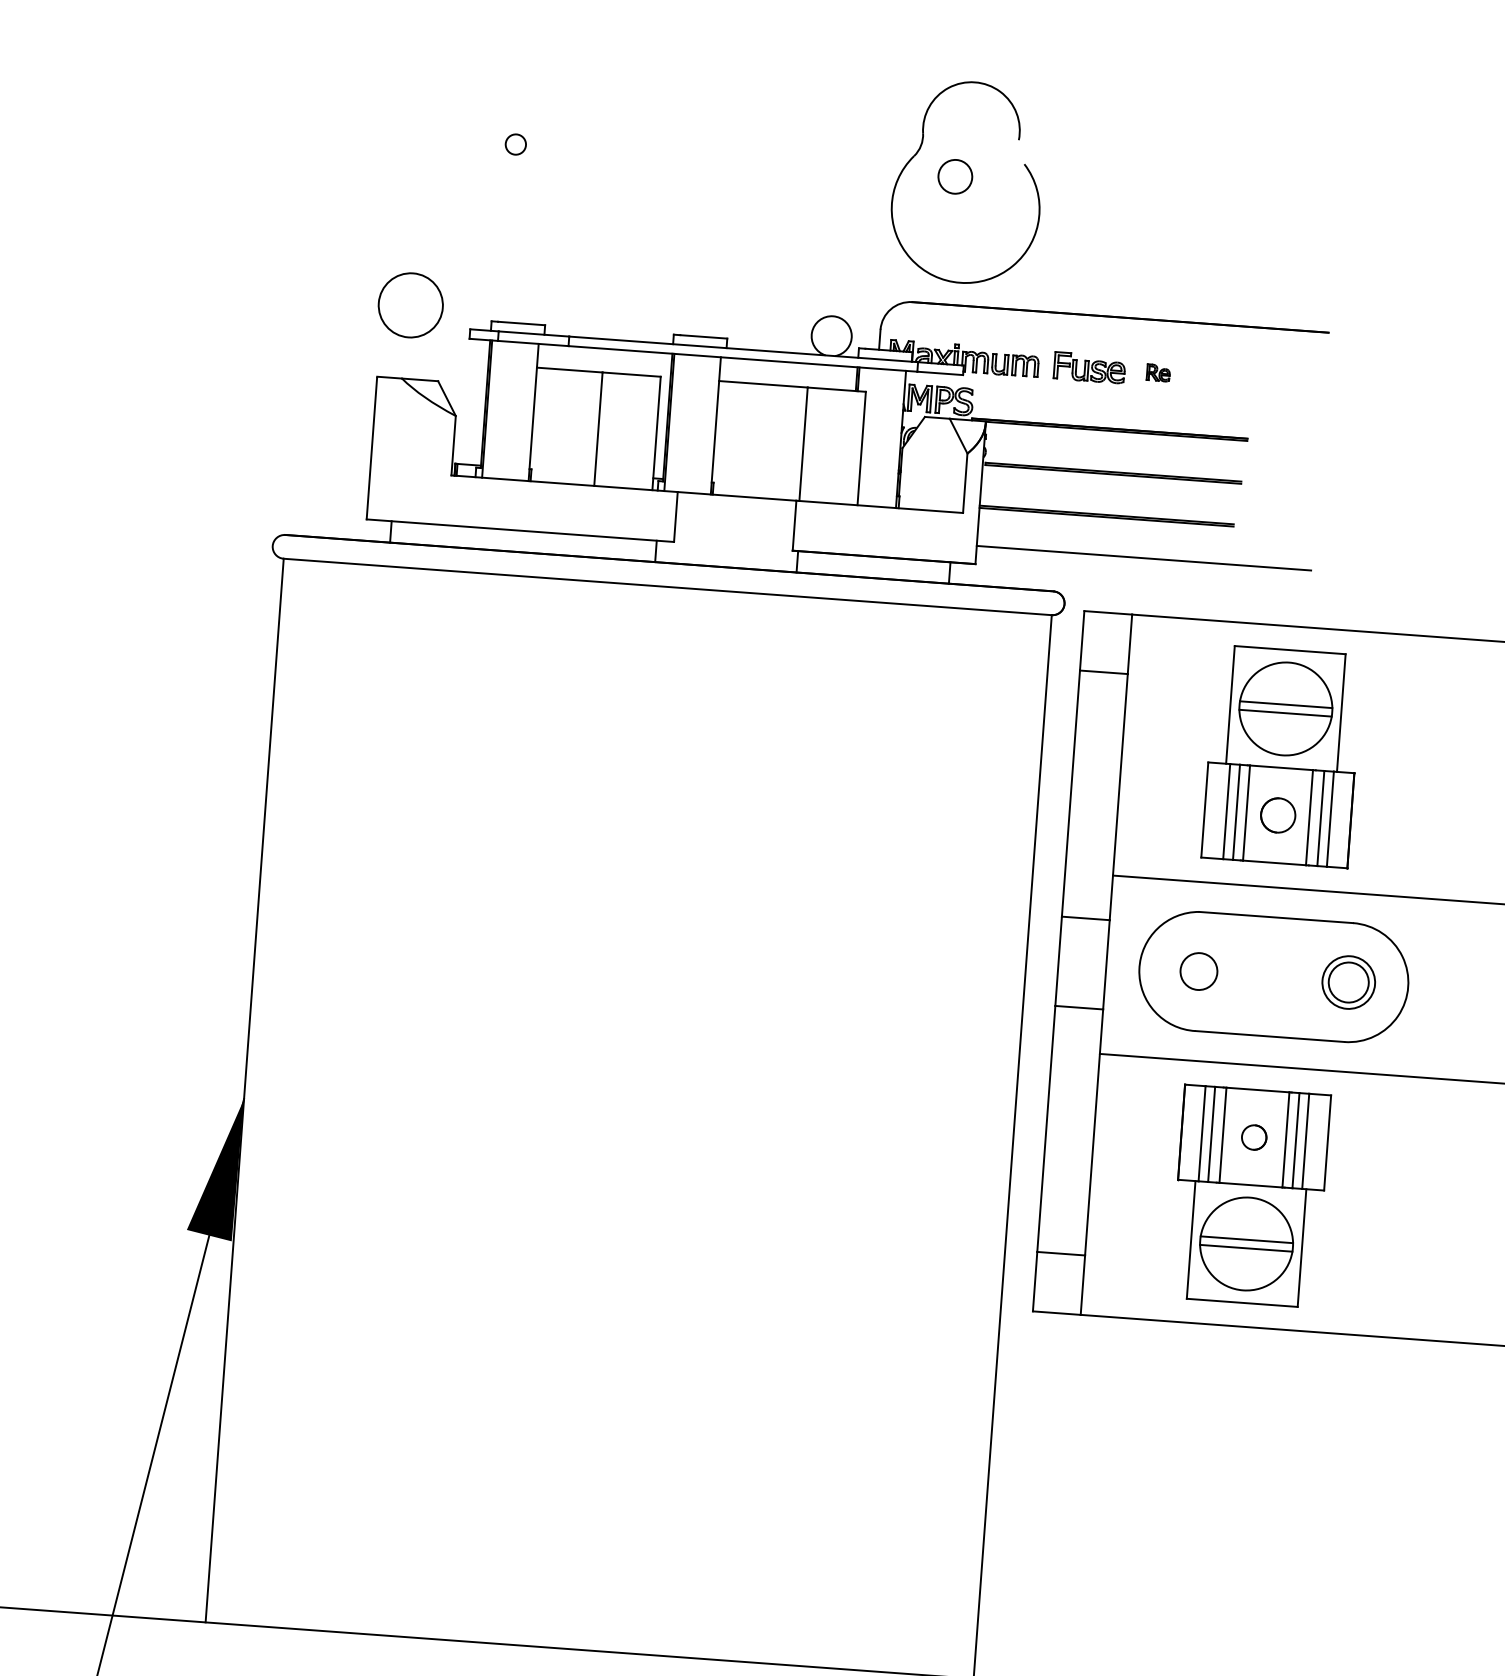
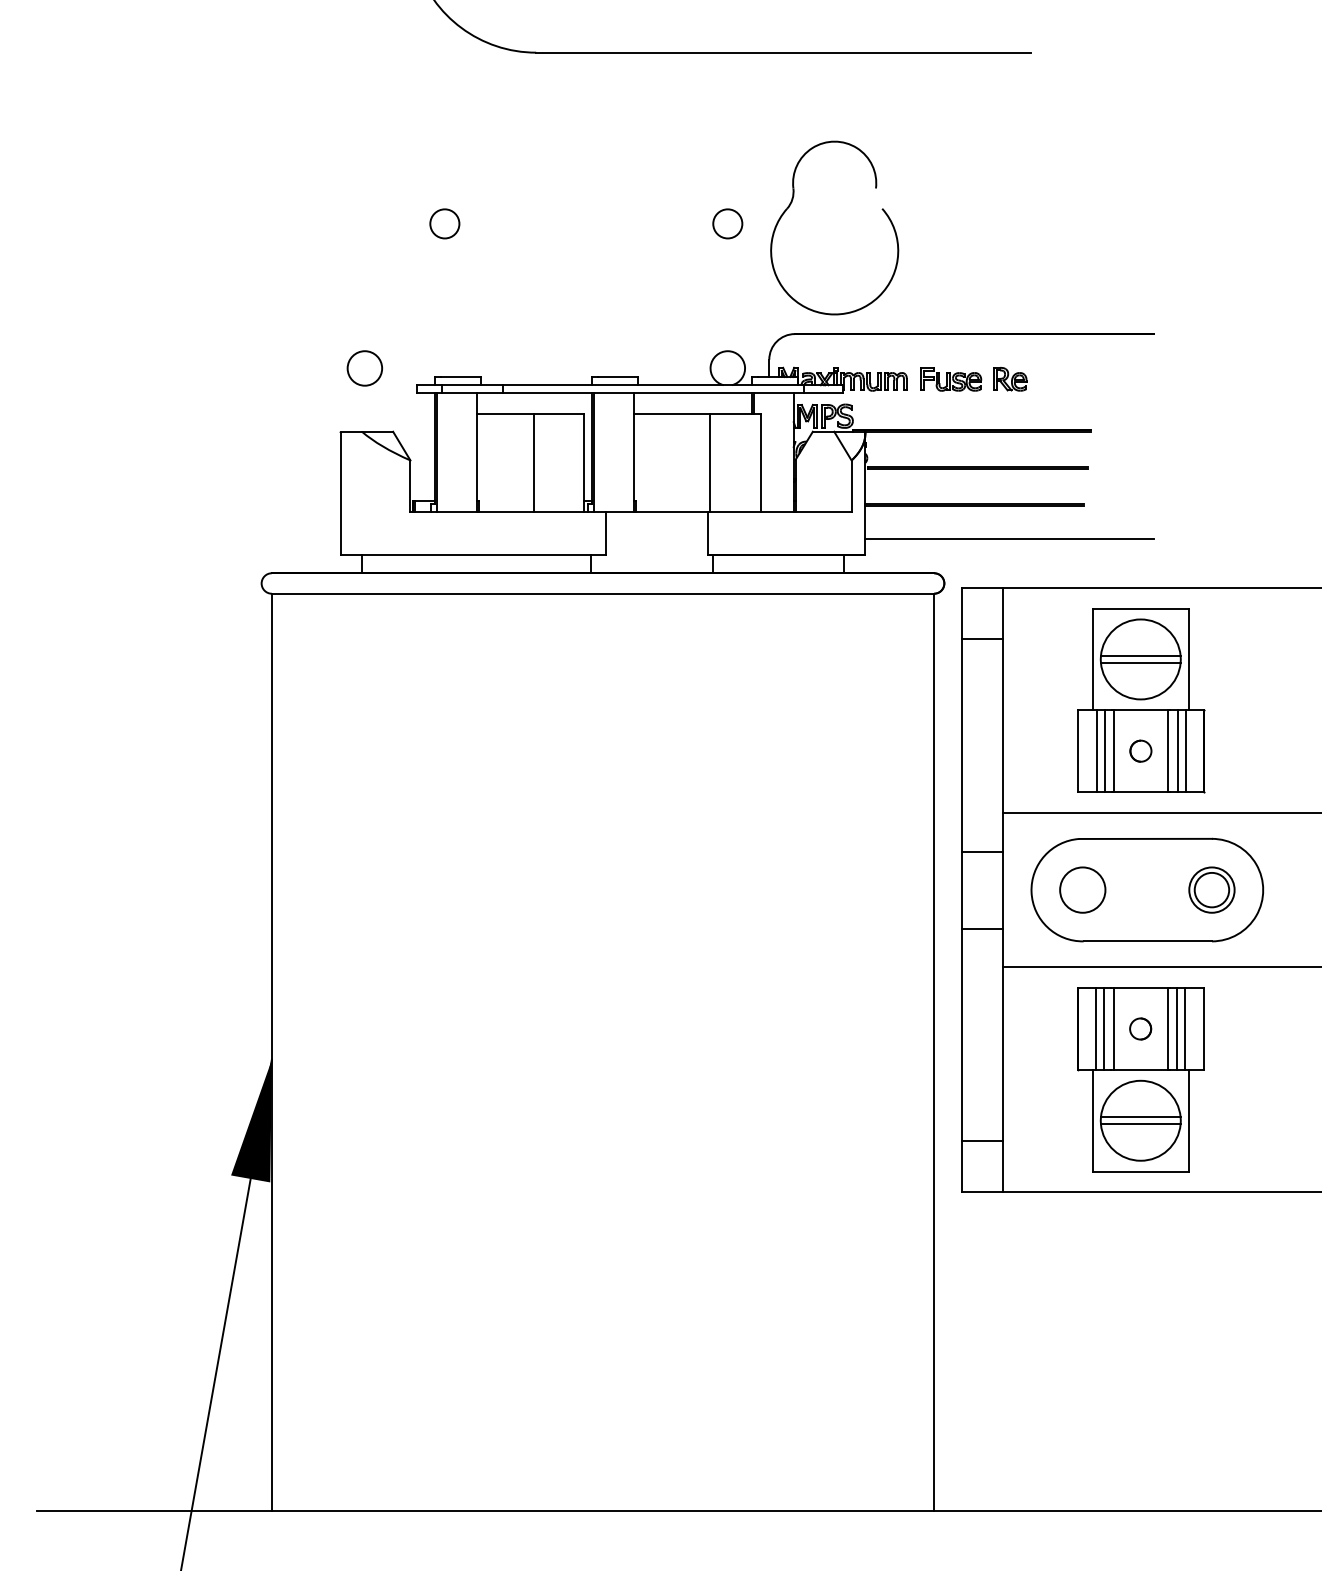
circle: (515, 144) -> (444, 223), size x1.67
circle: (955, 176) -> (727, 223), moved
circle: (410, 305) -> (364, 368), size x0.62
part: (1158, 373) -> (1010, 379), size x1.67
part: (1277, 814) -> (1140, 750), size x0.71
circle: (1198, 970) -> (1082, 889), size x1.43

